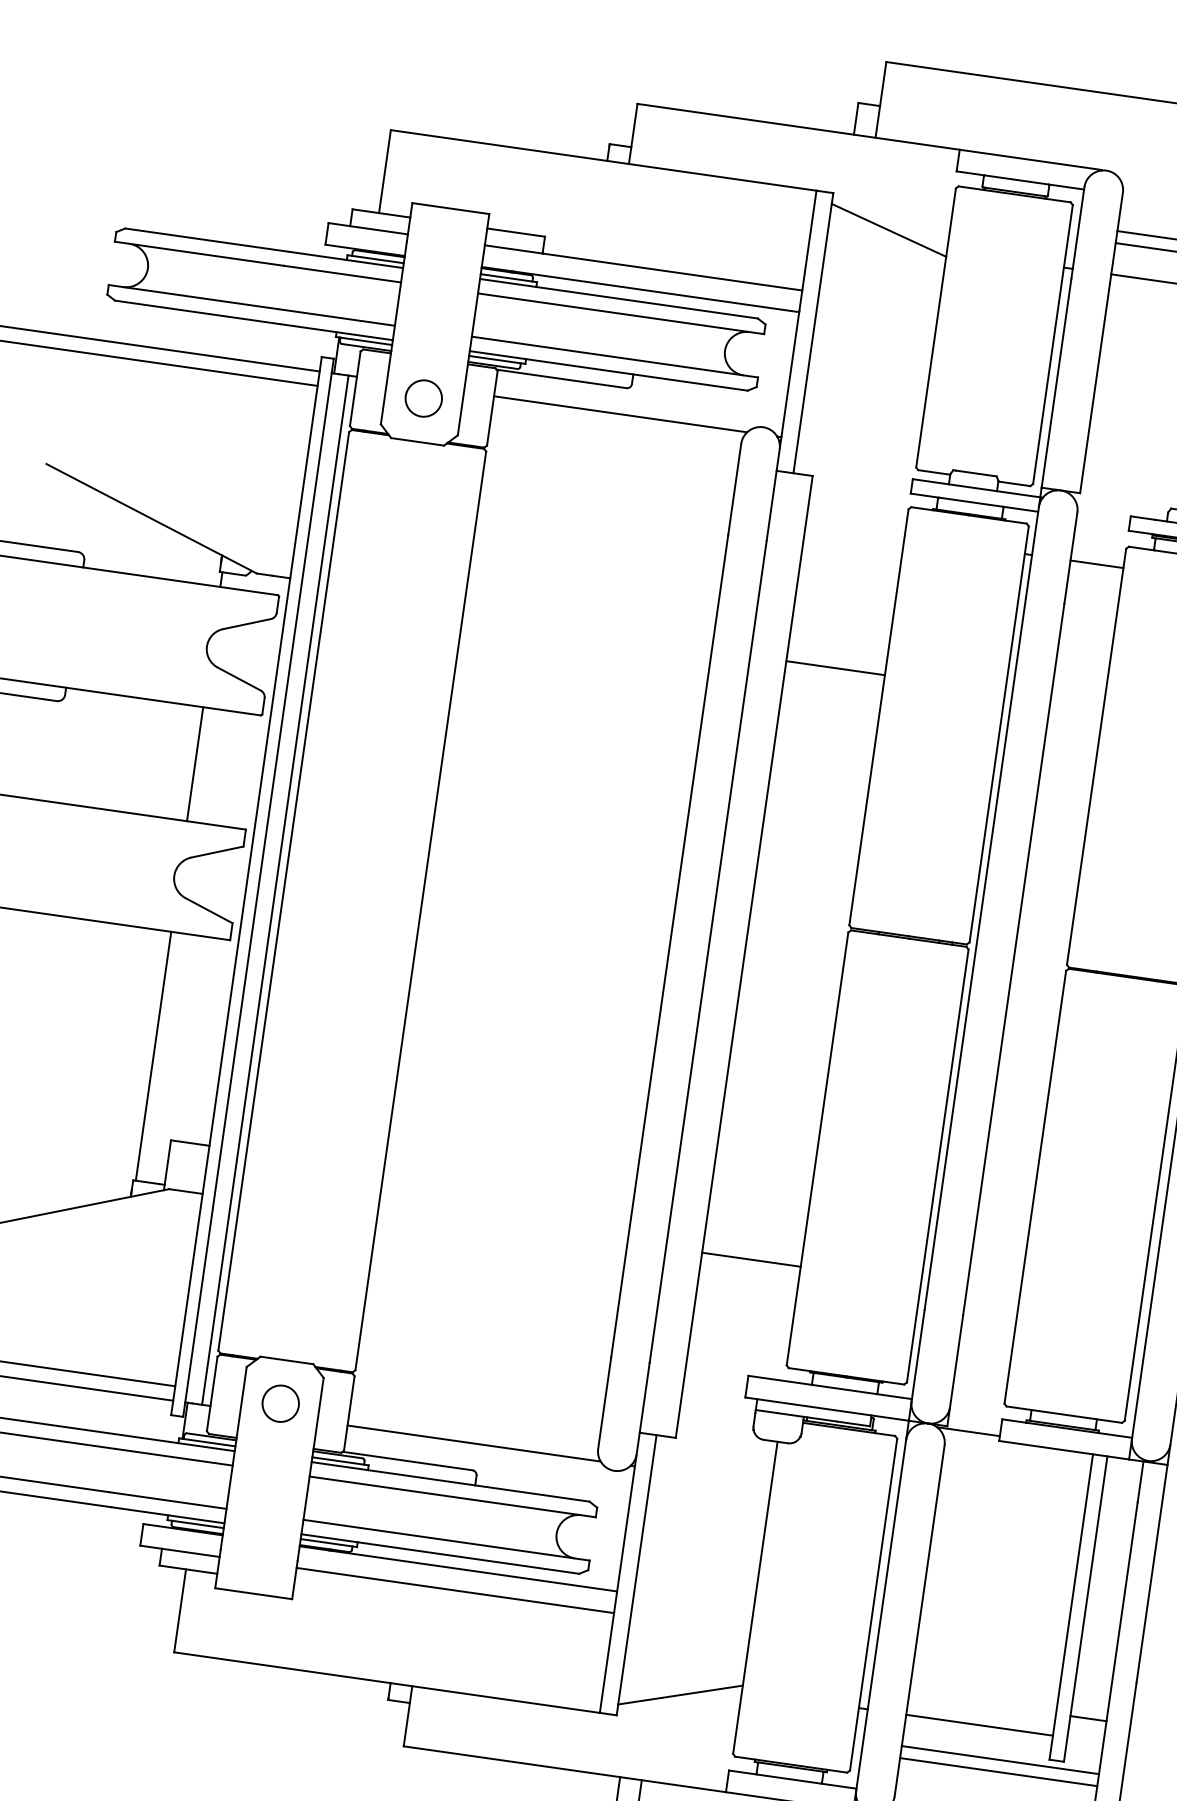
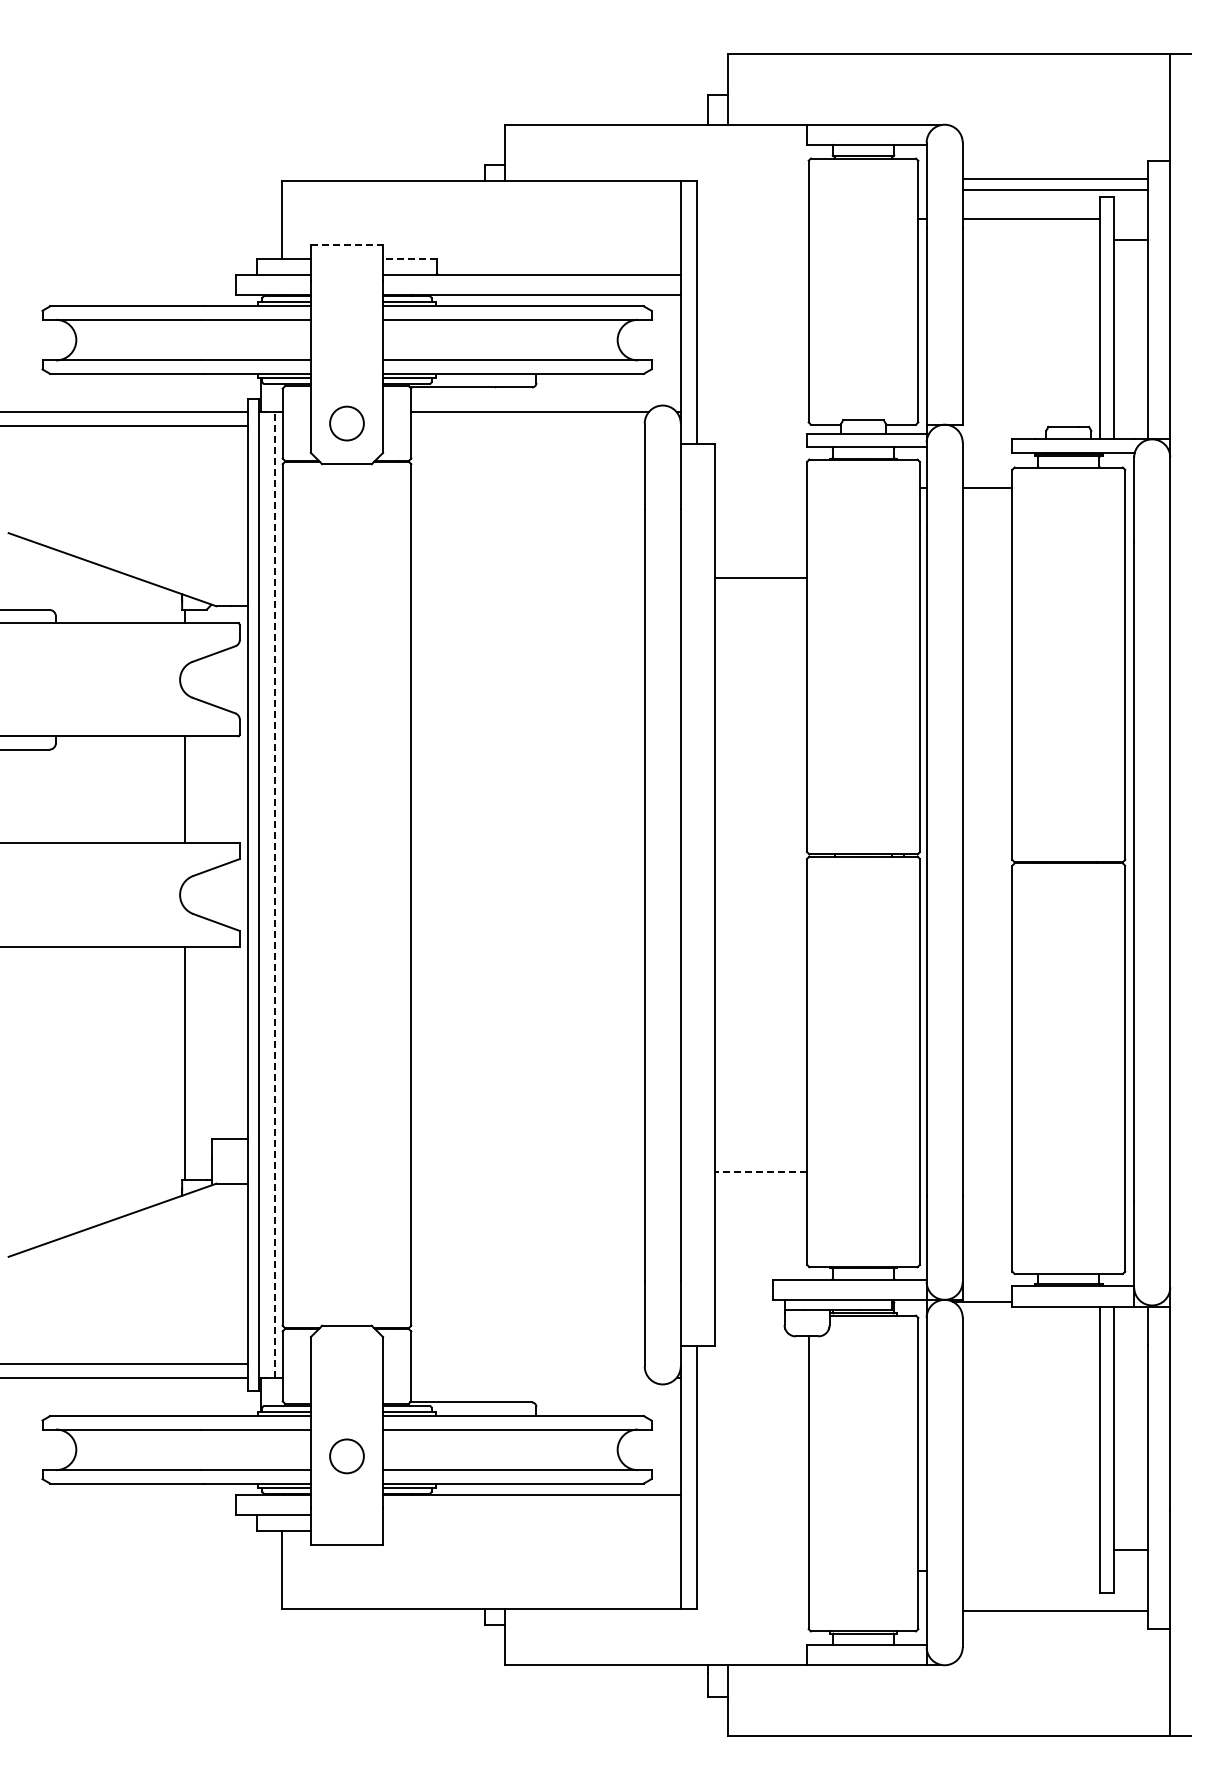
line: (451, 208) -> (347, 245), solid -> dashed
line: (888, 229) -> (752, 207), removed
line: (515, 232) -> (409, 258), solid -> dashed
line: (835, 668) -> (760, 577), moved
line: (275, 889) -> (274, 894), solid -> dashed
line: (751, 1259) -> (760, 1172), solid -> dashed
circle: (280, 1403) -> (346, 1456), moved
line: (473, 1443) -> (529, 1377), removed
line: (454, 1590) -> (531, 1515), removed
line: (680, 1694) -> (752, 1581), removed
line: (979, 1725) -> (1031, 1570), removed
line: (999, 1759) -> (1054, 1599), removed

